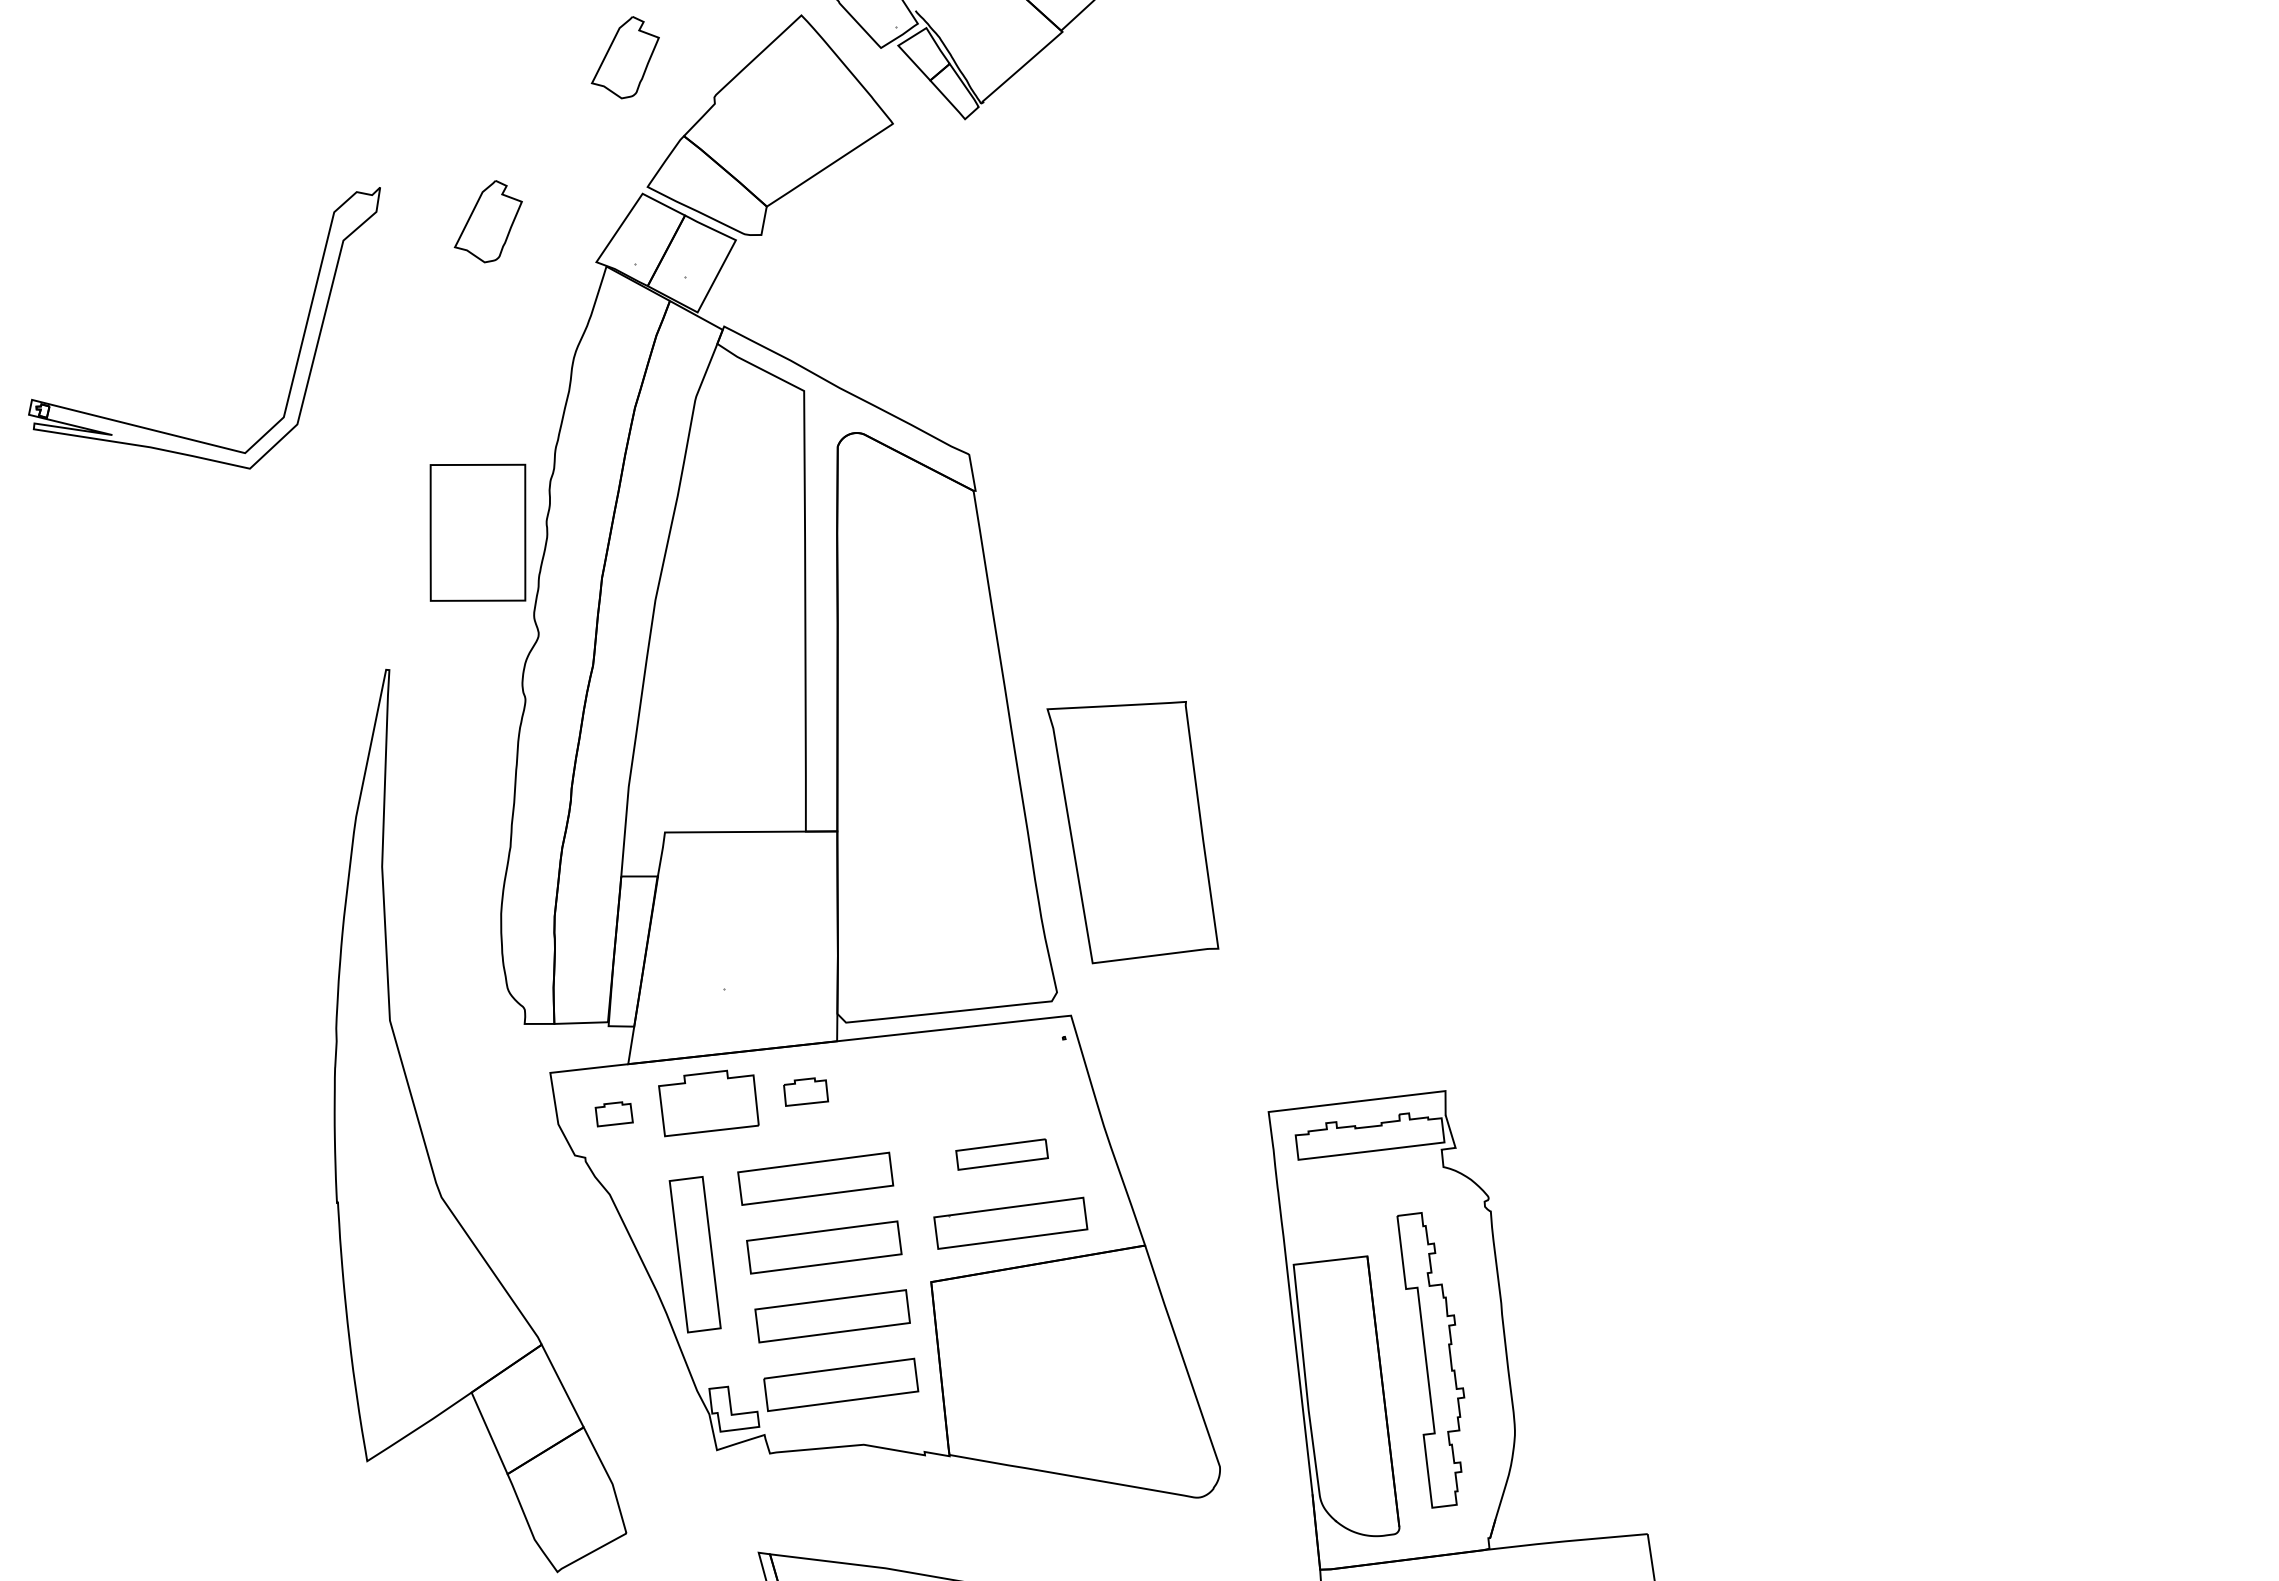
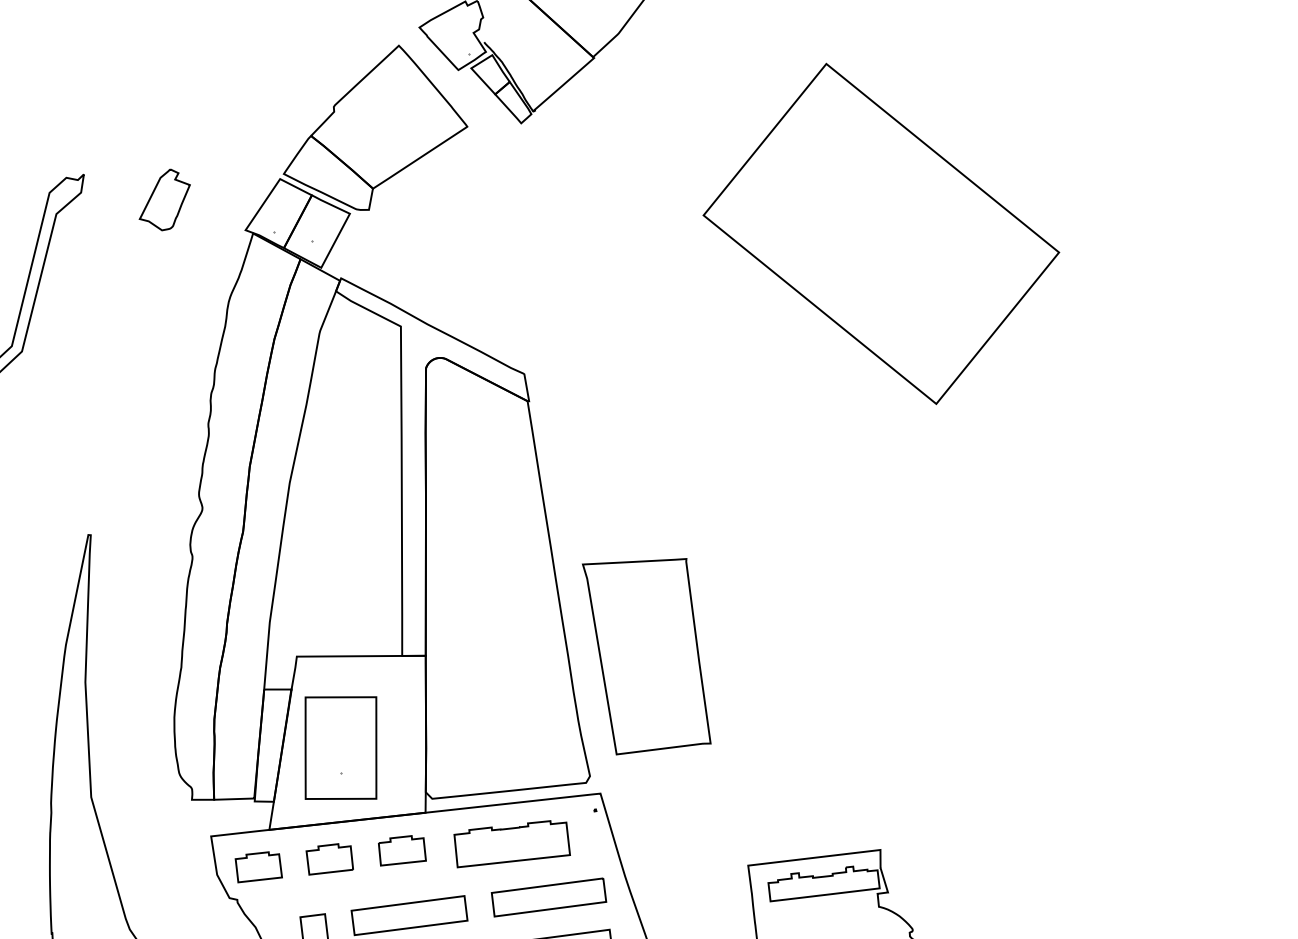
part: (624, 57) -> (266, 77), removed
part: (1446, 266) -> (881, 233), added
part: (477, 532) -> (340, 747), moved
part: (952, 1083) -> (511, 844), added
part: (805, 1091) -> (401, 850), size x1.43
part: (709, 1103) -> (330, 859), size x0.62
part: (614, 1114) -> (259, 867), size x1.67
part: (1001, 1154) -> (548, 897), size x1.67

